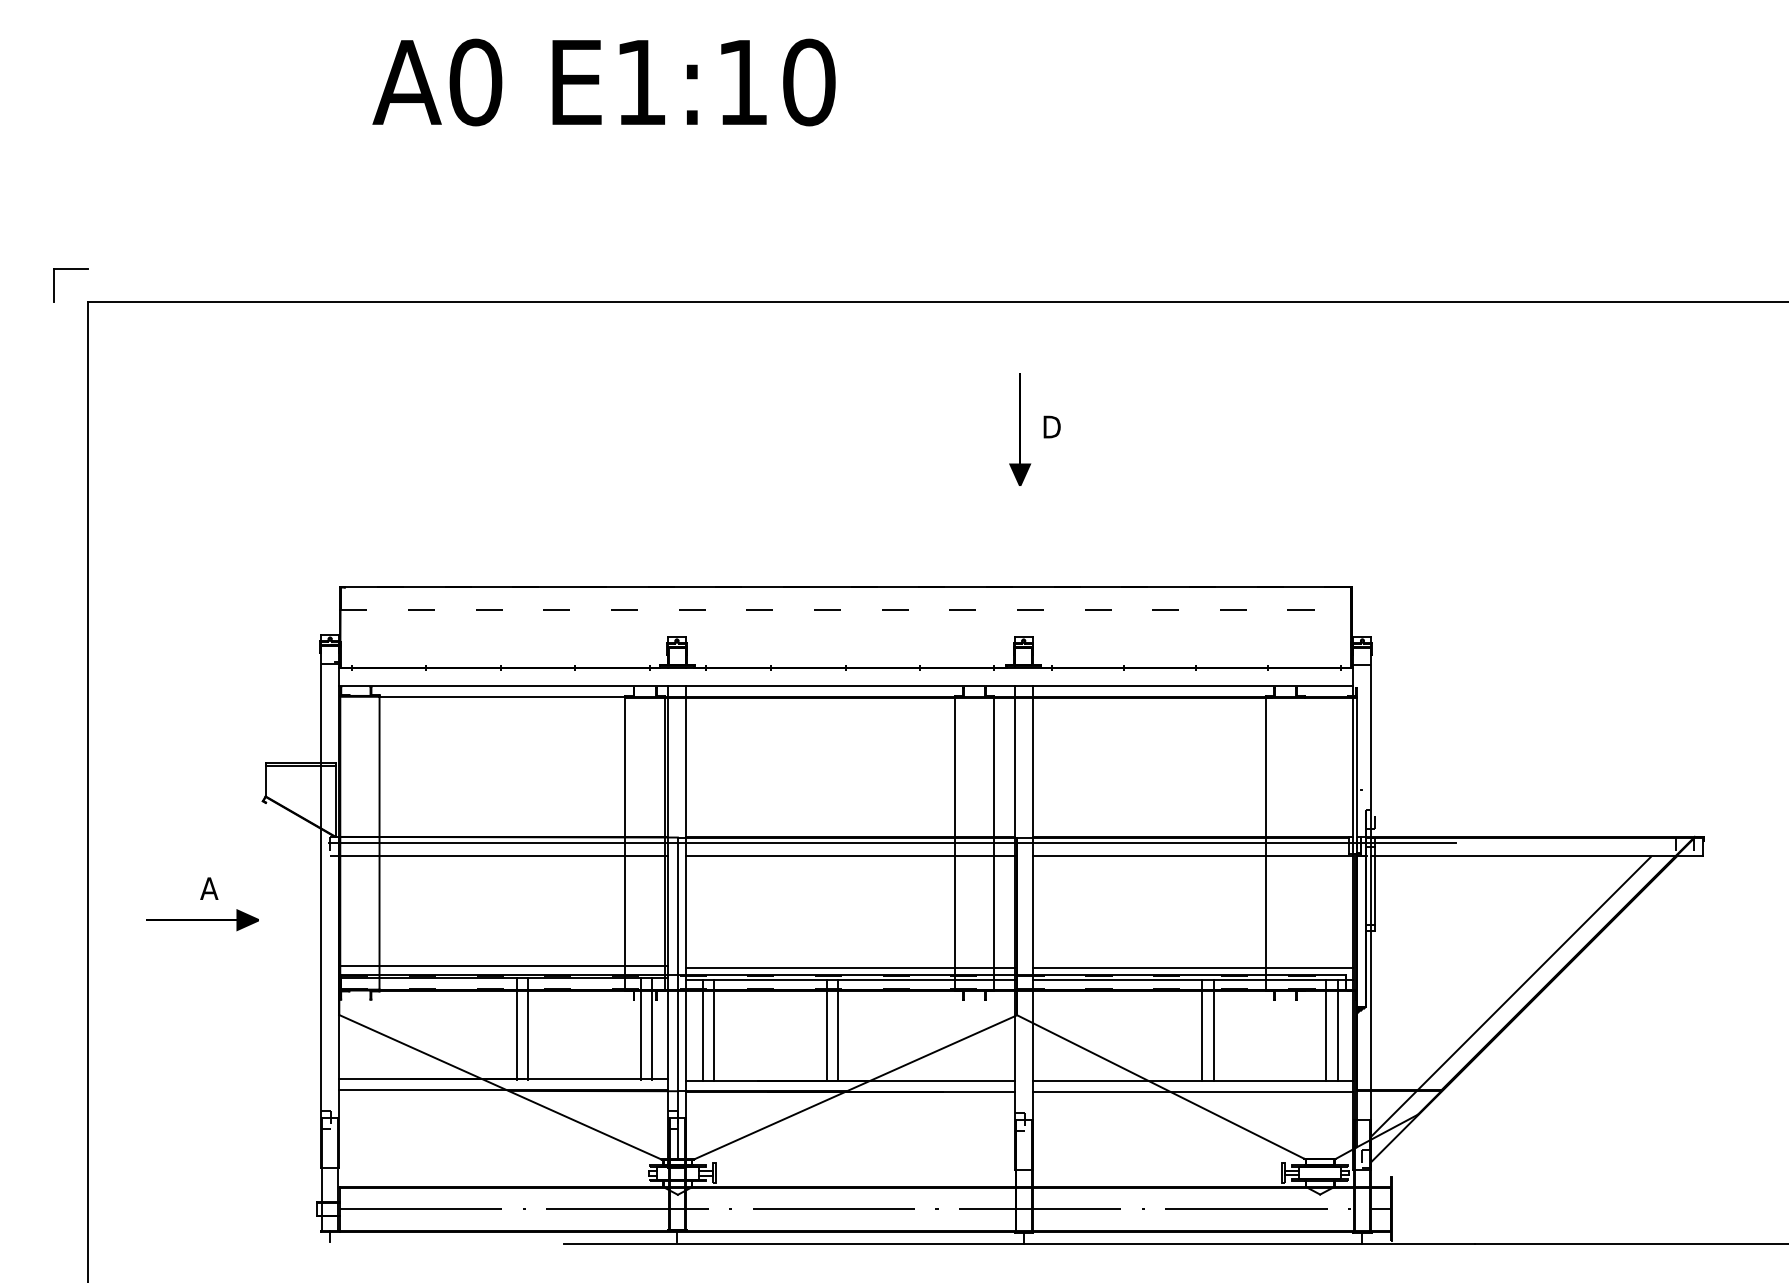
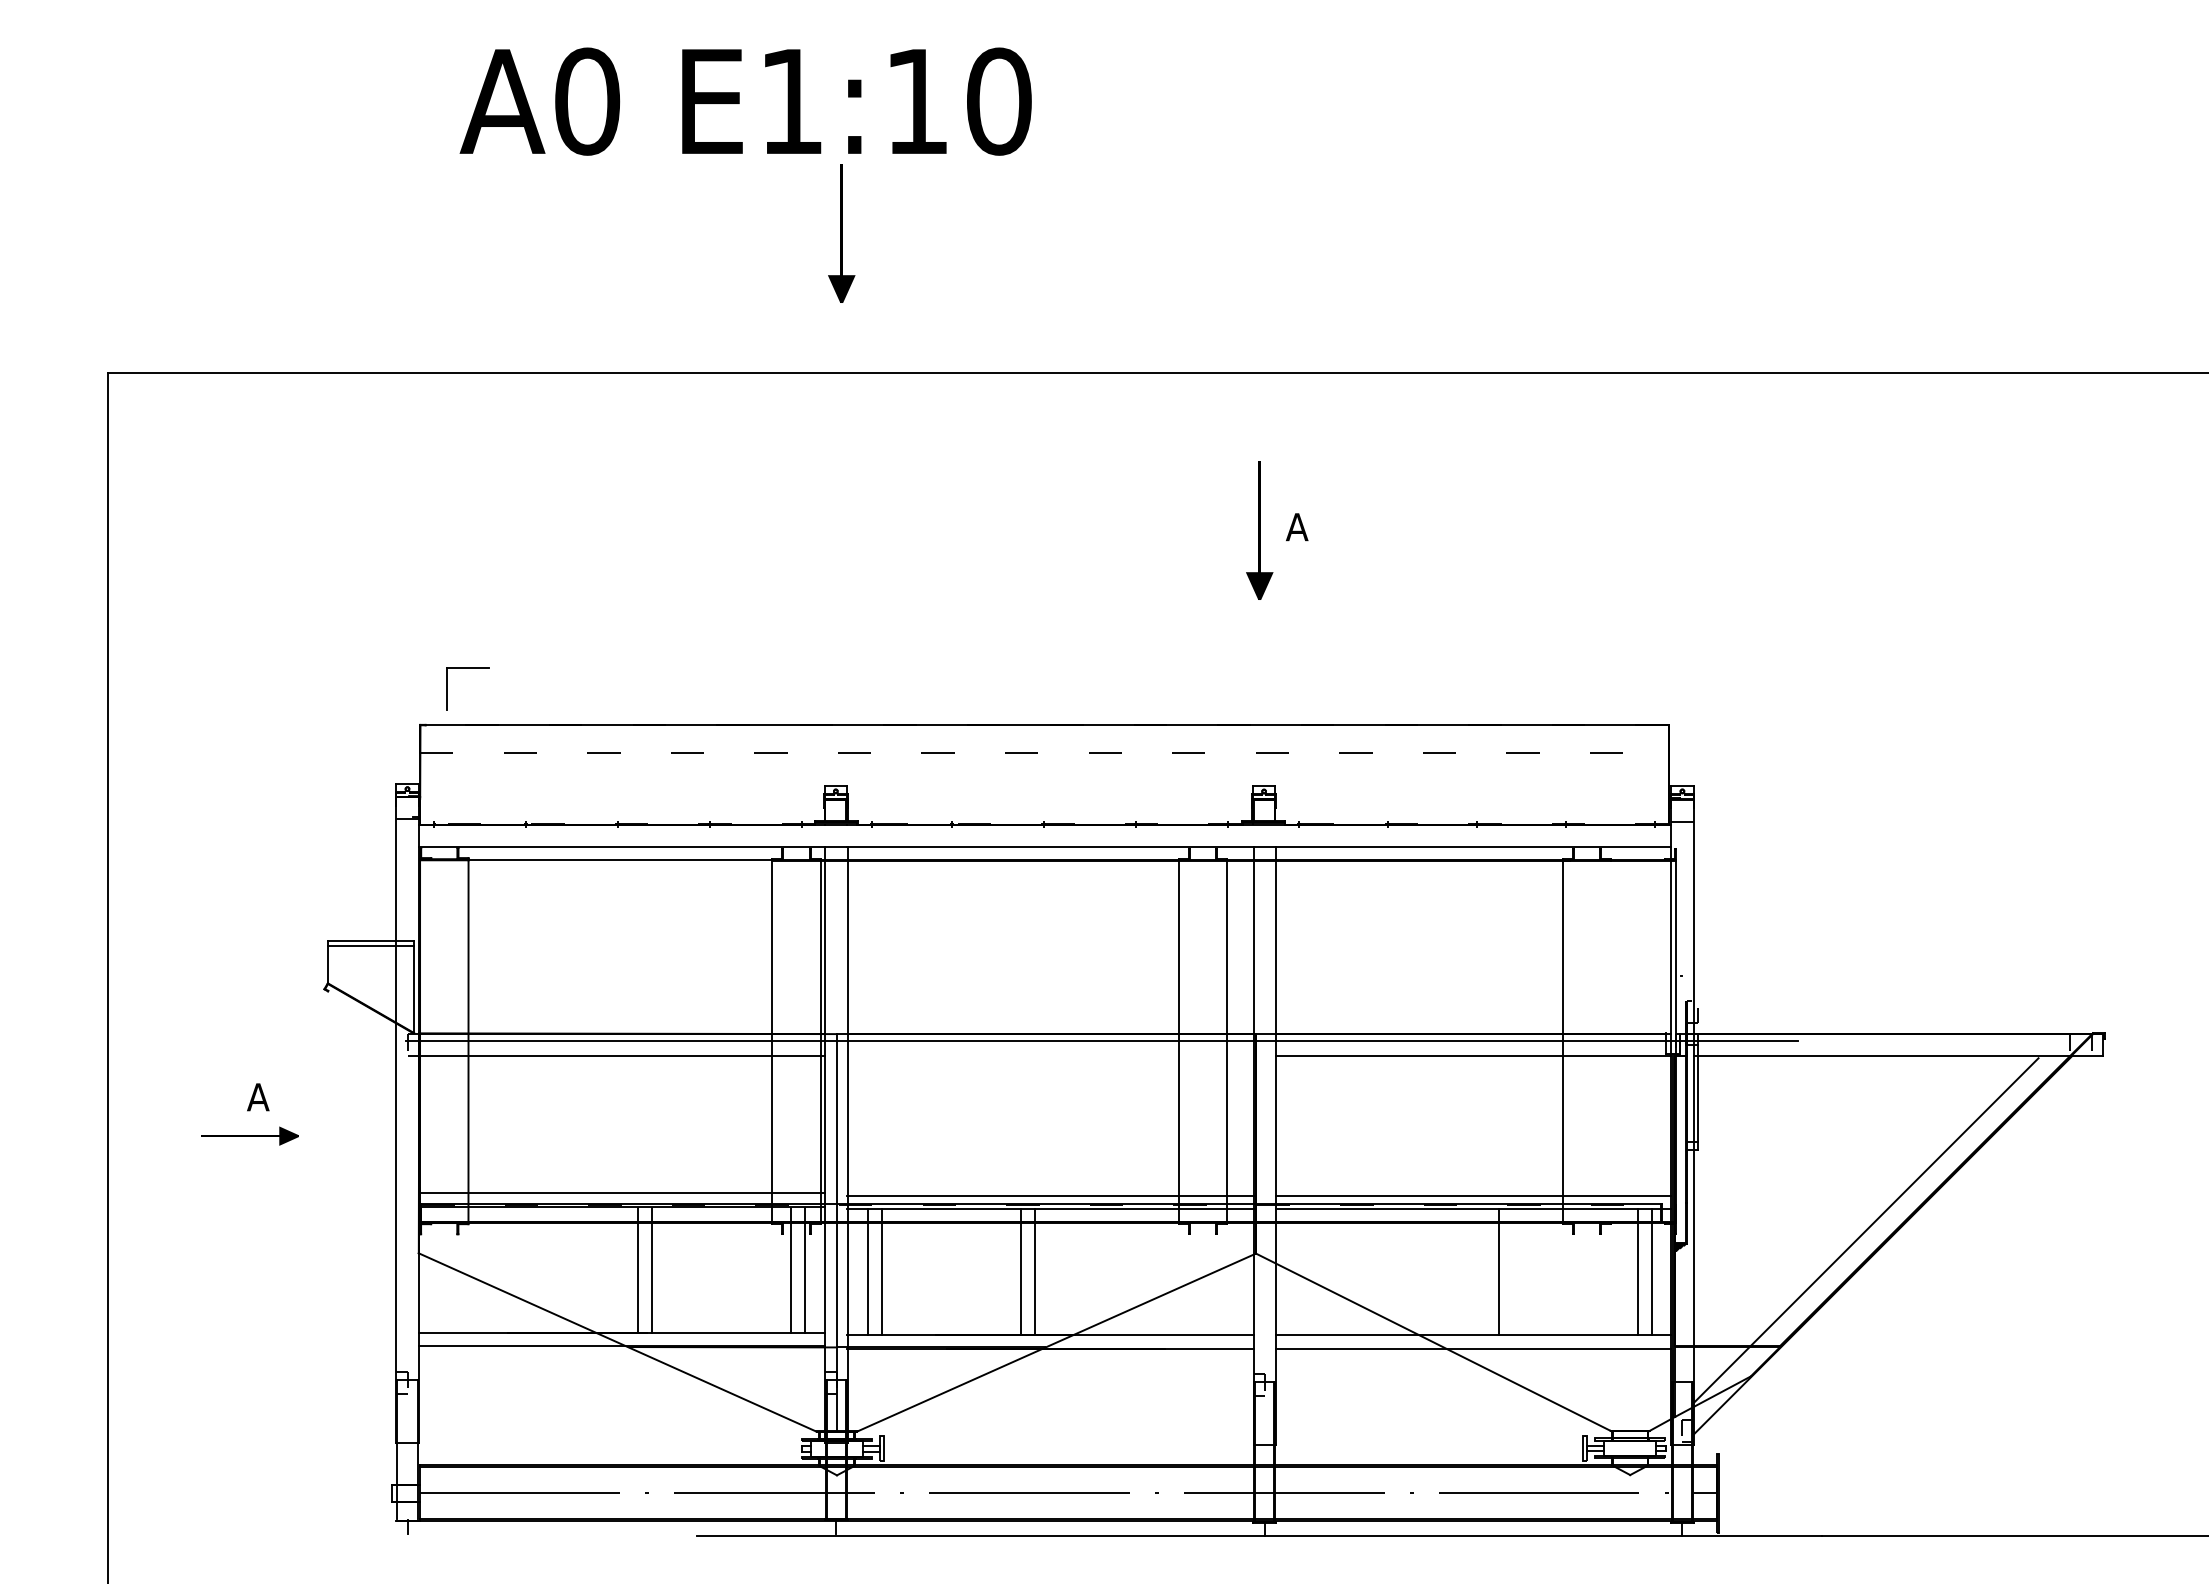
part: (681, 189) -> (841, 233), added
part: (70, 268) -> (467, 668), moved
text: (1050, 427) -> (1297, 527), D -> A
line: (850, 855) -> (1050, 1056), removed
part: (202, 919) -> (249, 1135), size x0.7
line: (1202, 1029) -> (1484, 1271), removed

